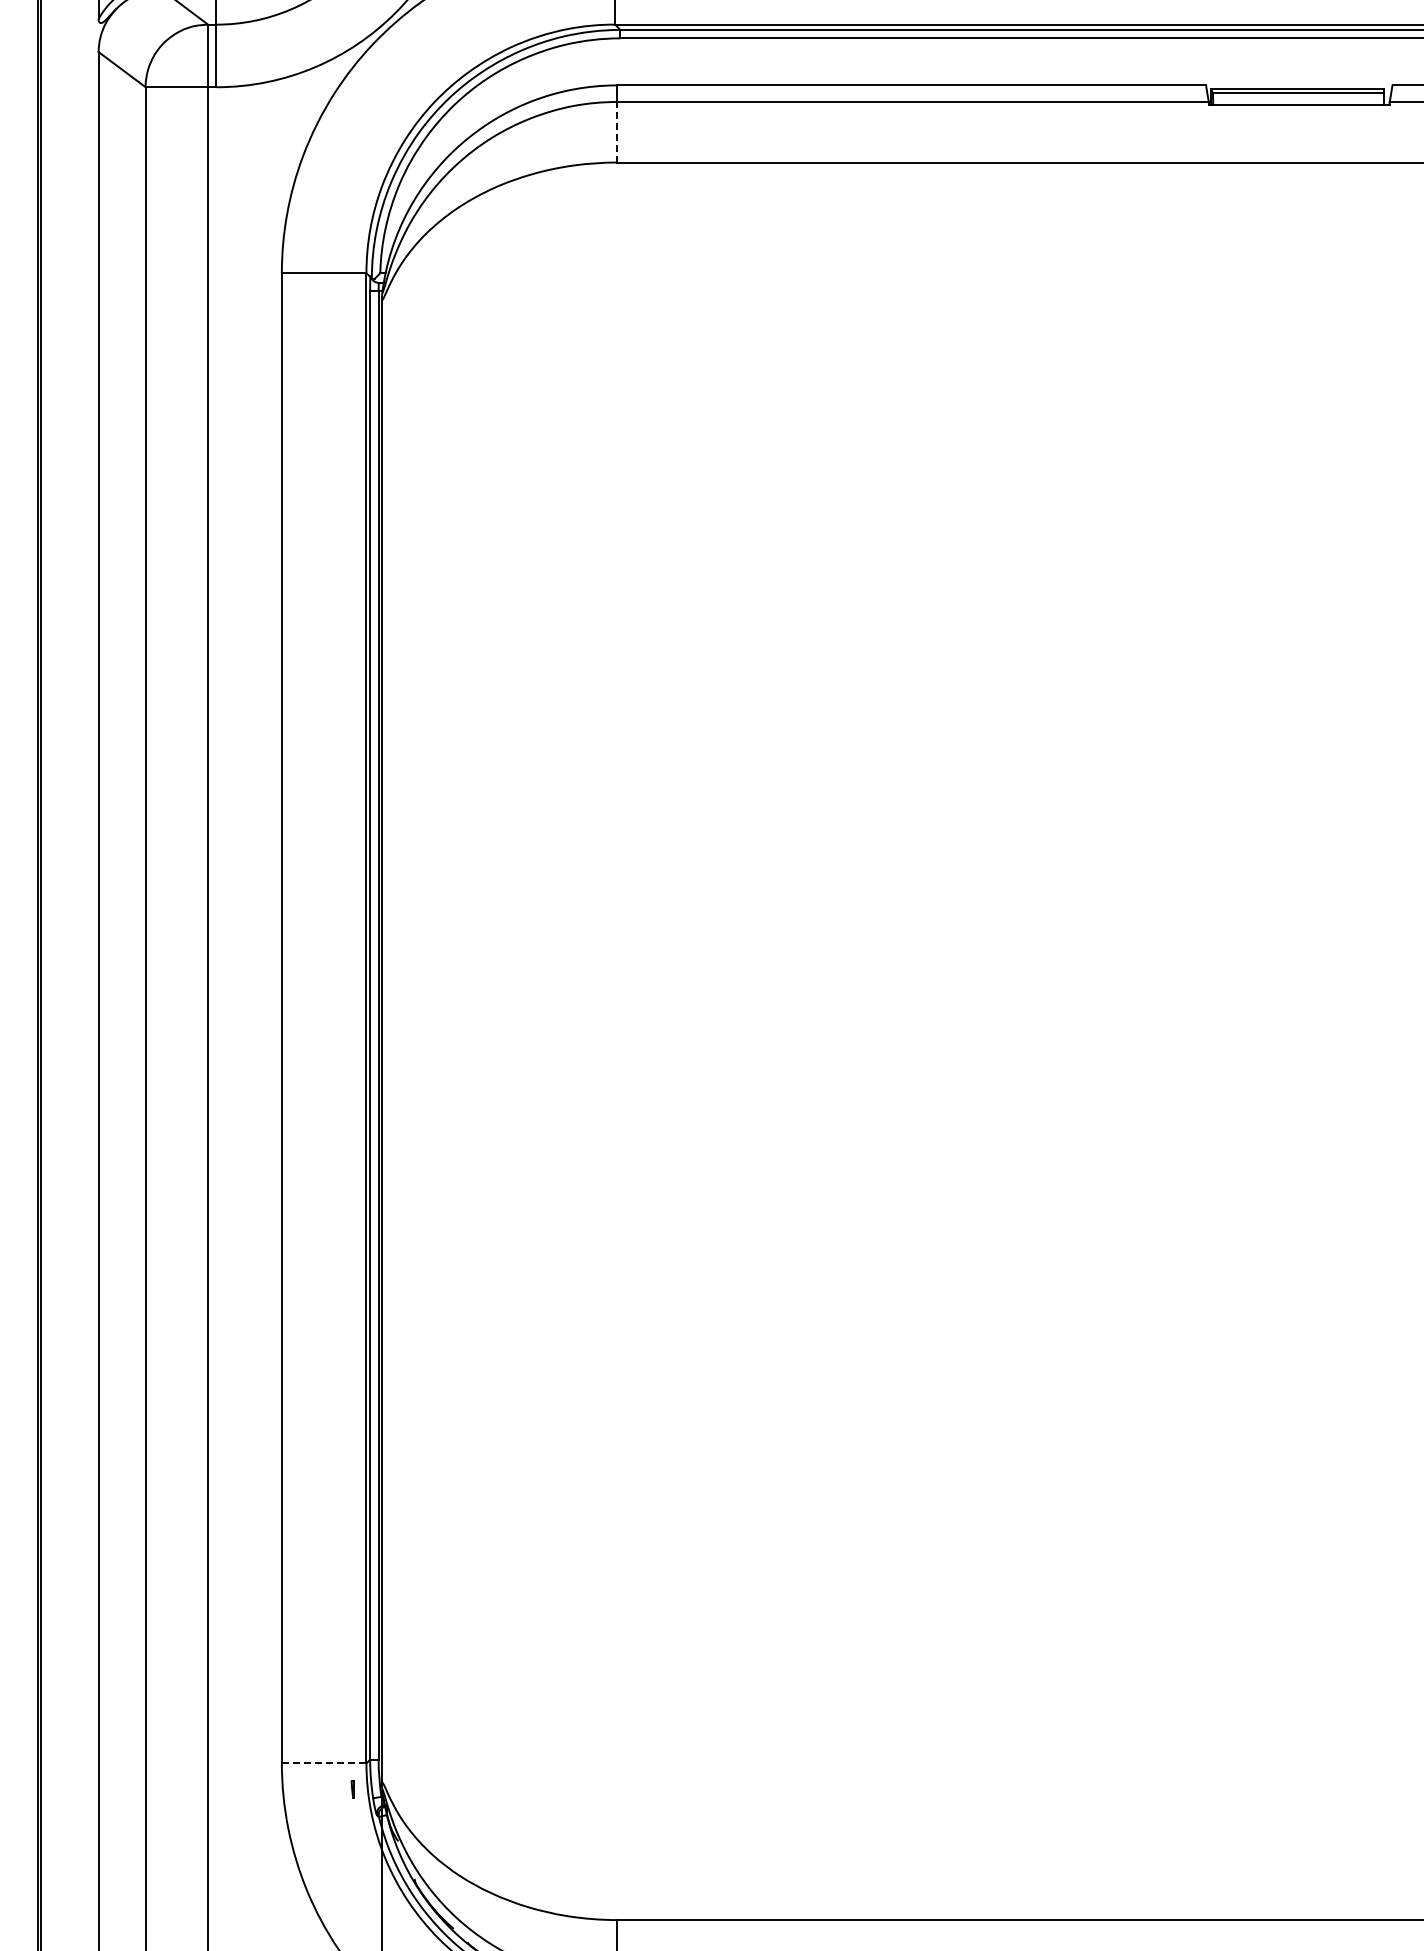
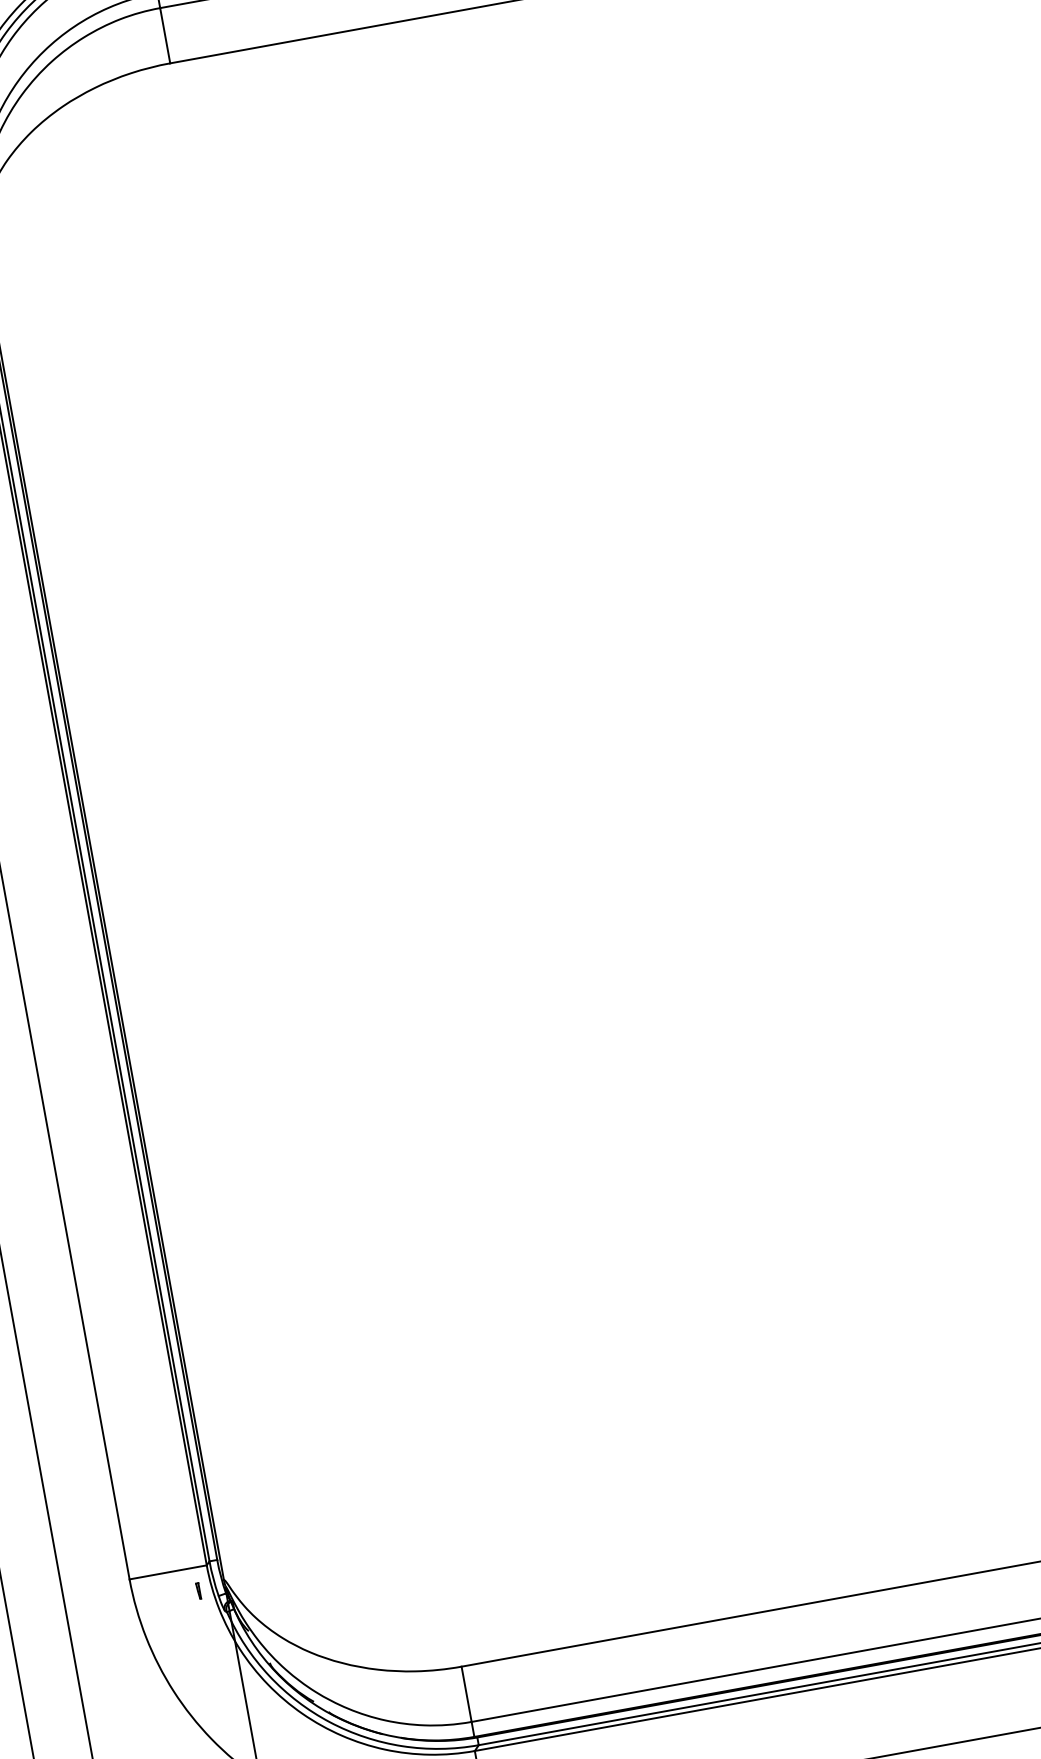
line: (617, 131) -> (165, 35), dashed -> solid
line: (323, 1763) -> (167, 1572), dashed -> solid

